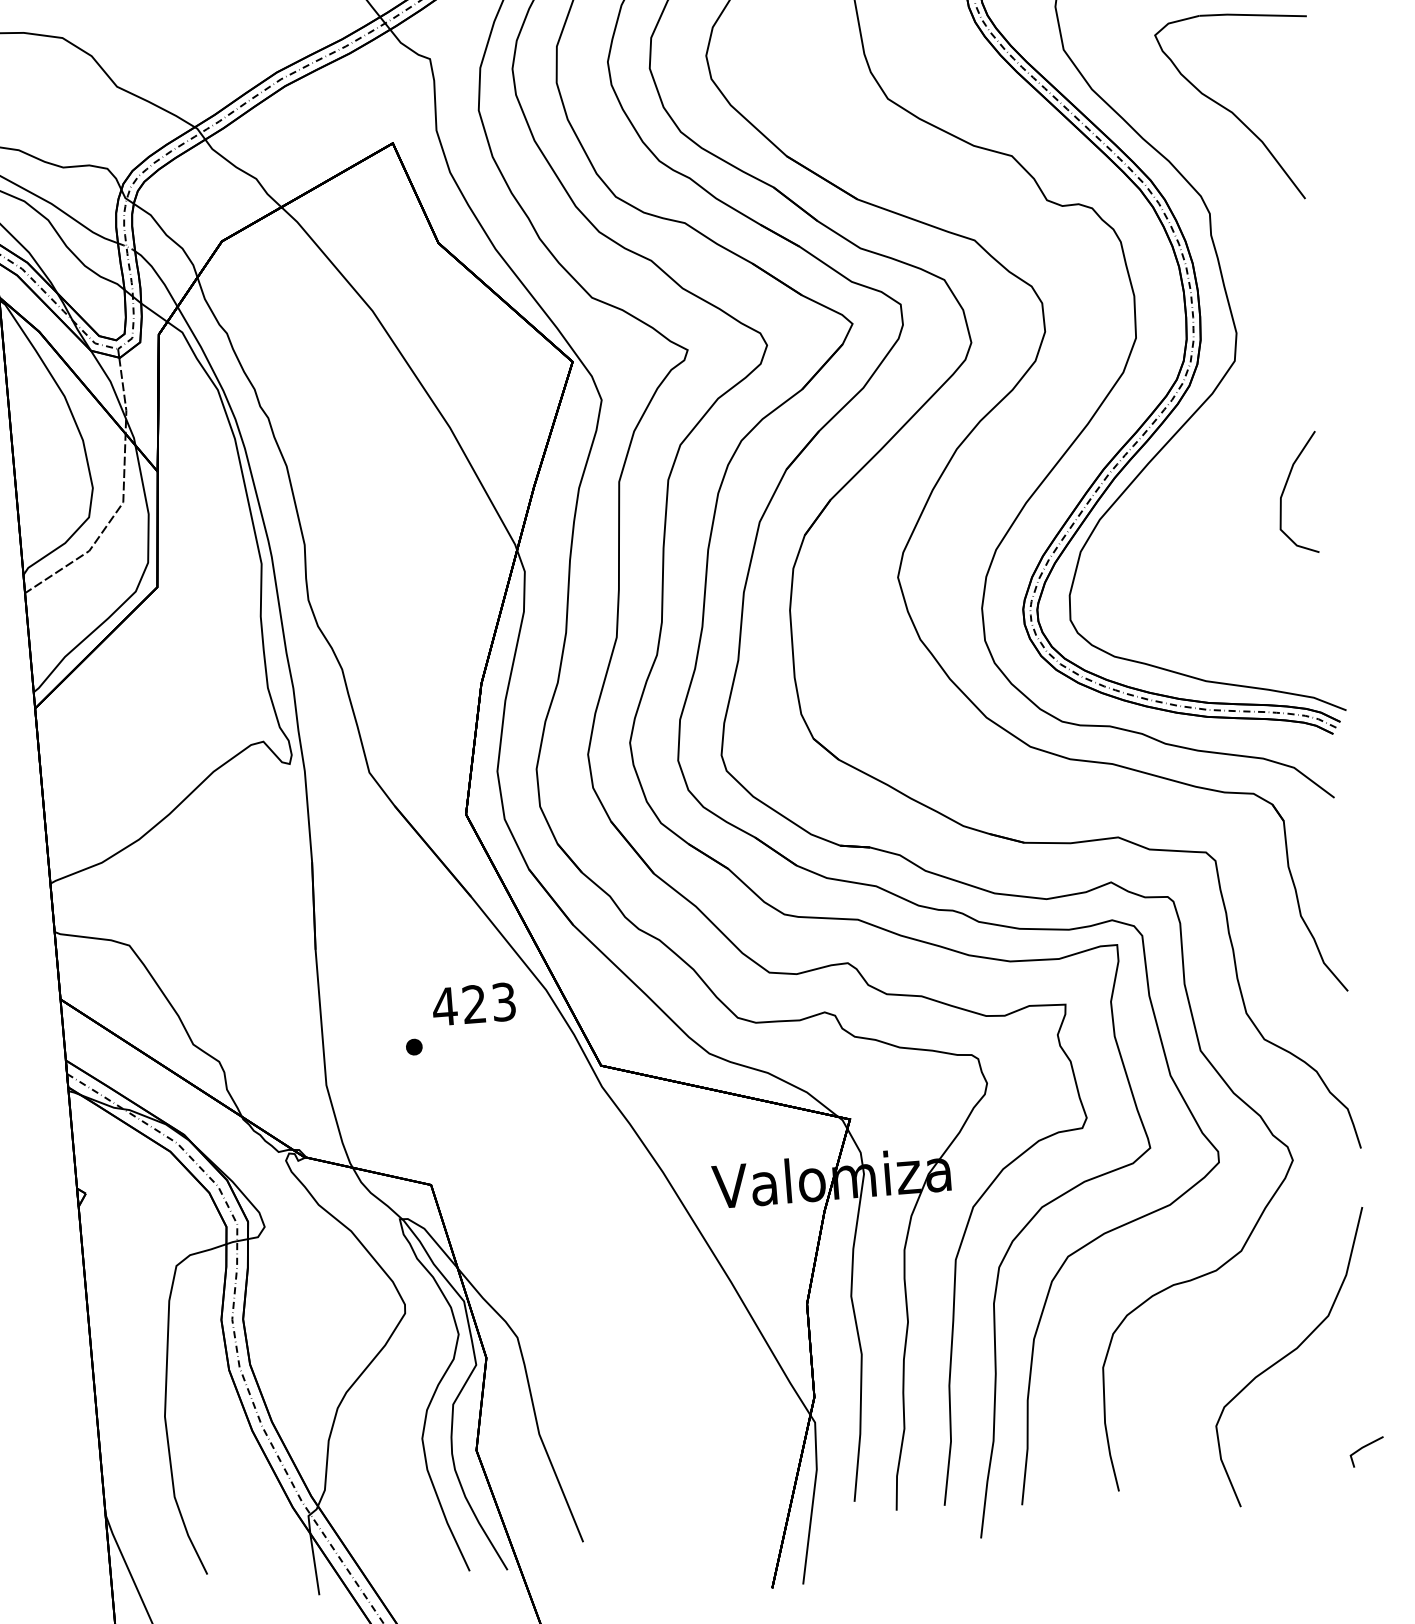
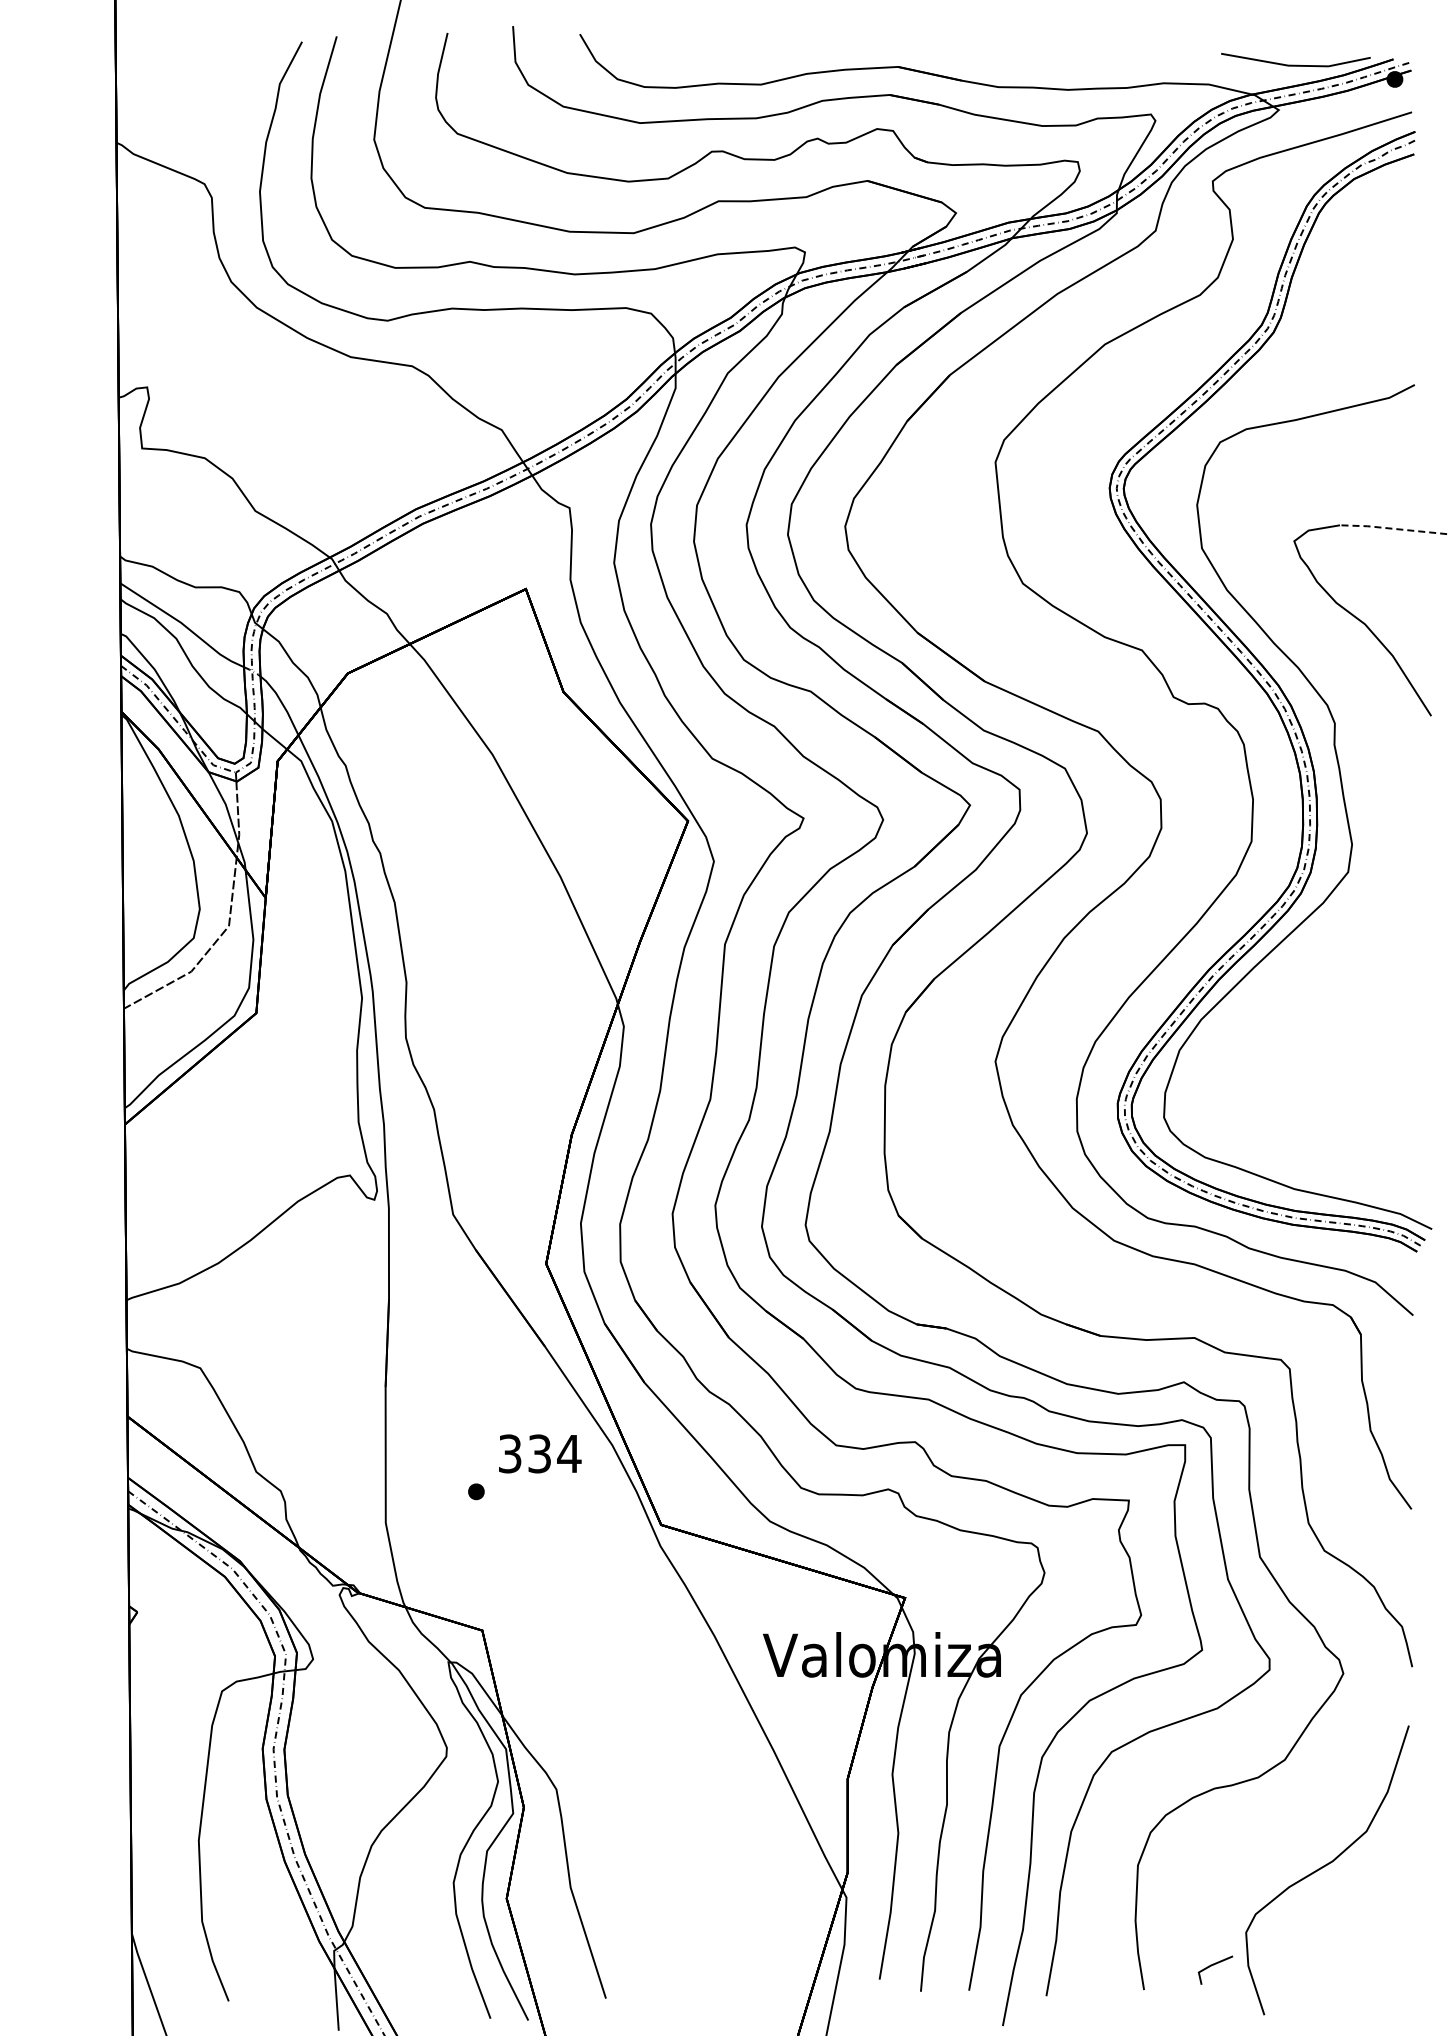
line: (1252, 14) -> (1392, 528), solid -> dashed
curve: (1285, 488) -> (1388, 1003), removed
text: (474, 1003) -> (539, 1453), 423 -> 334
line: (1365, 1447) -> (1214, 1965), moved

